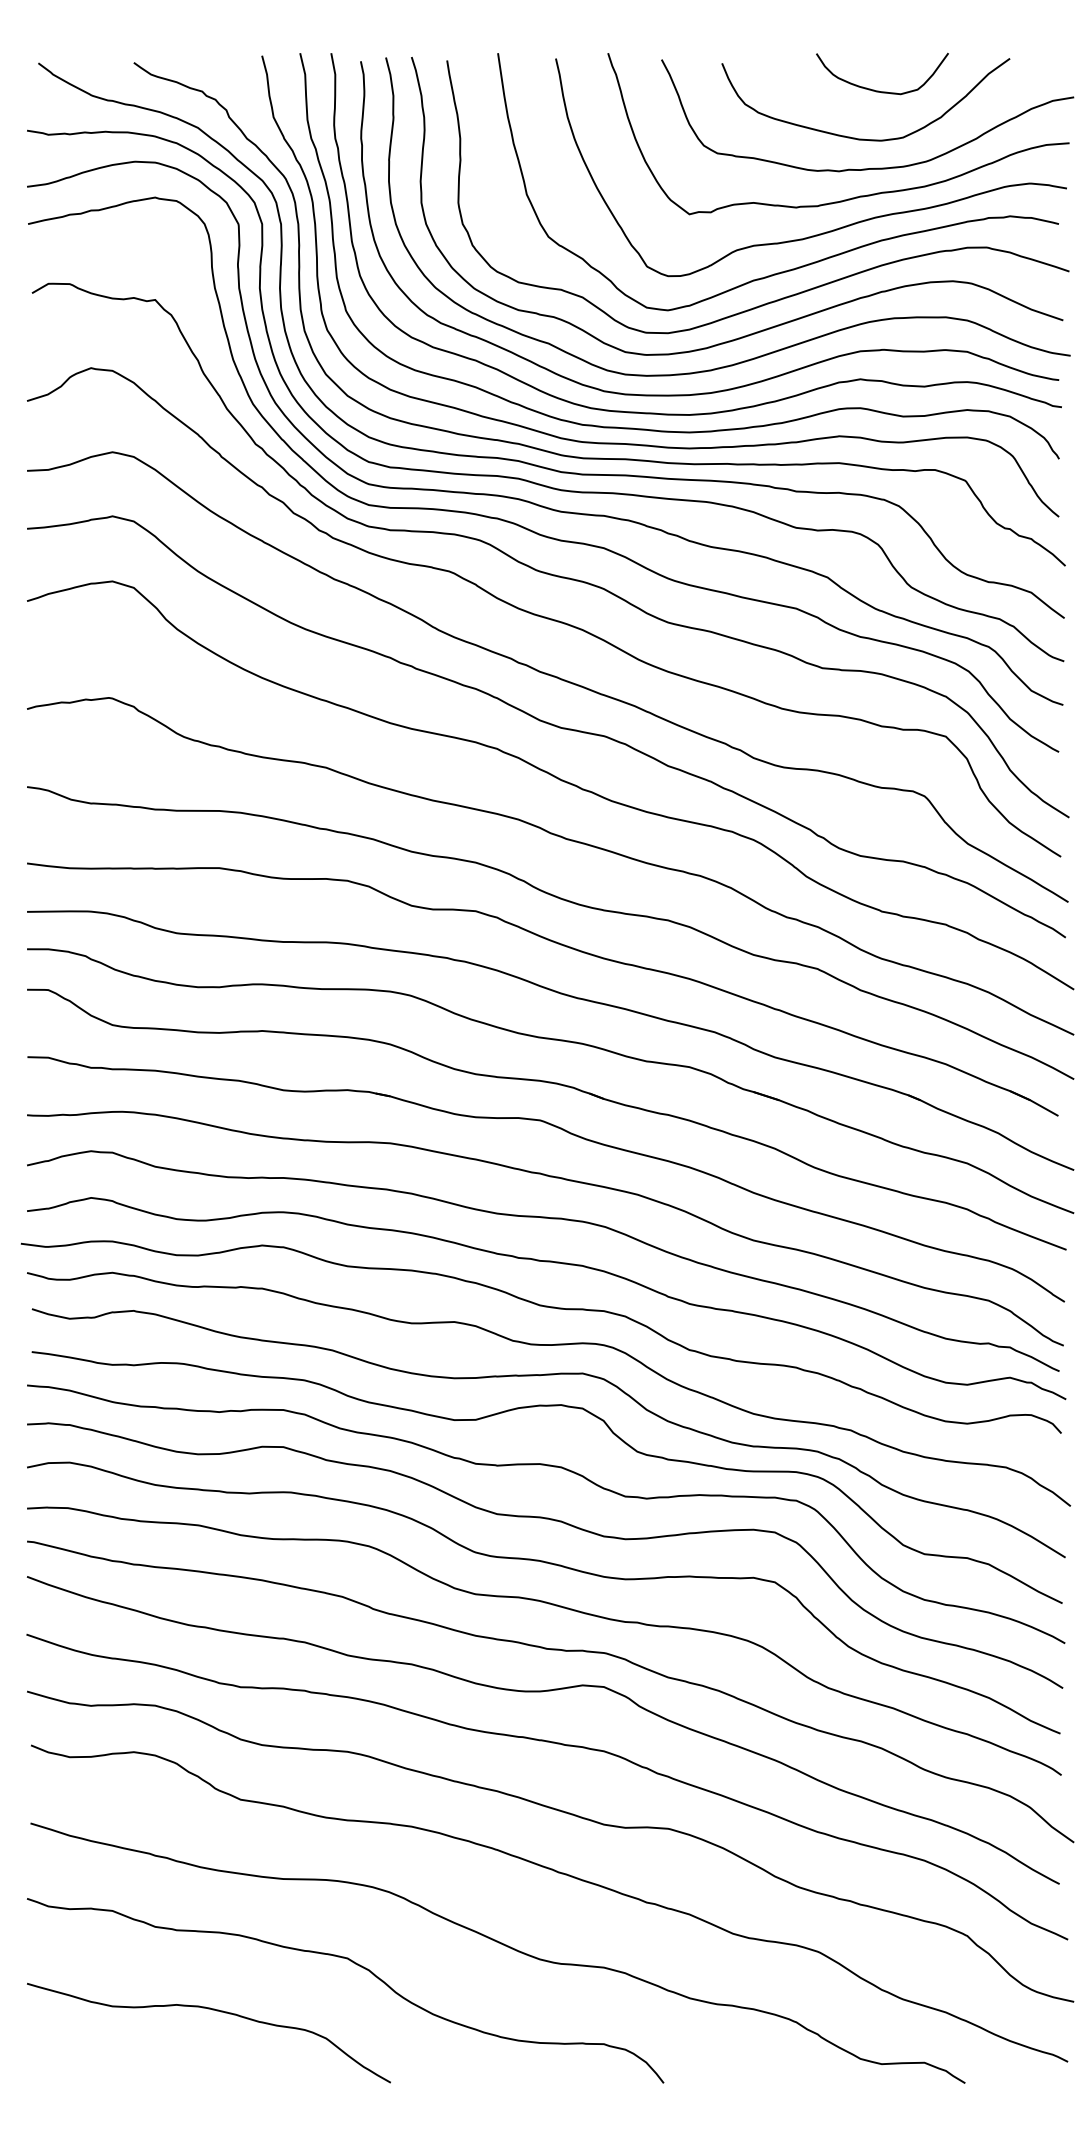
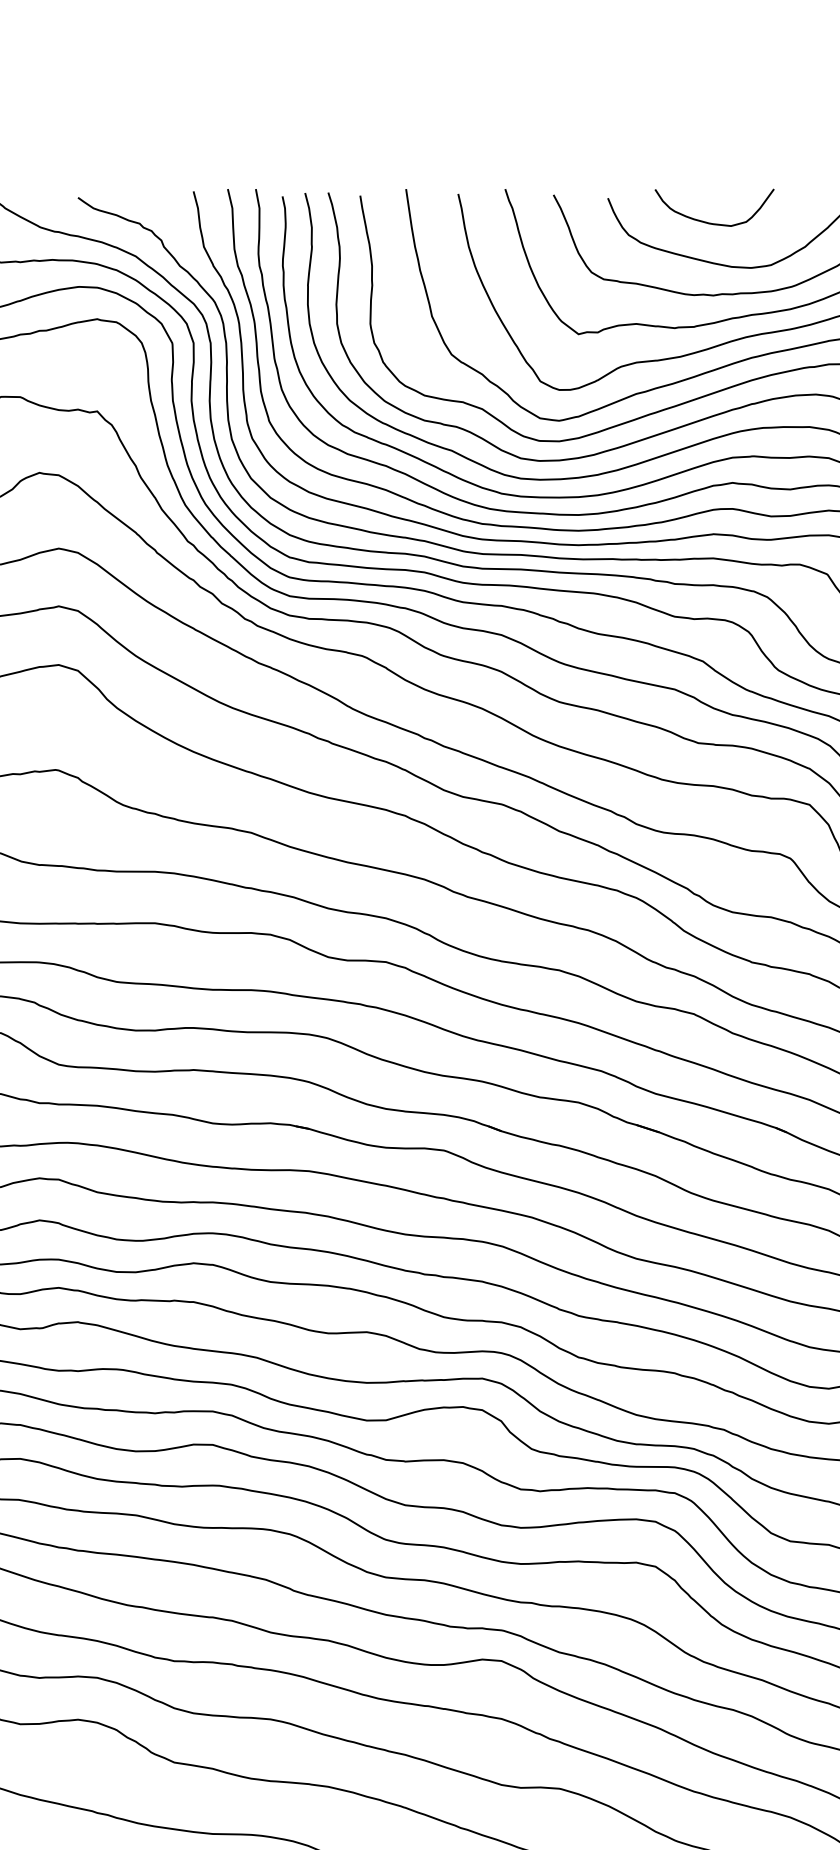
curve: (878, 90) -> (711, 222), moved

